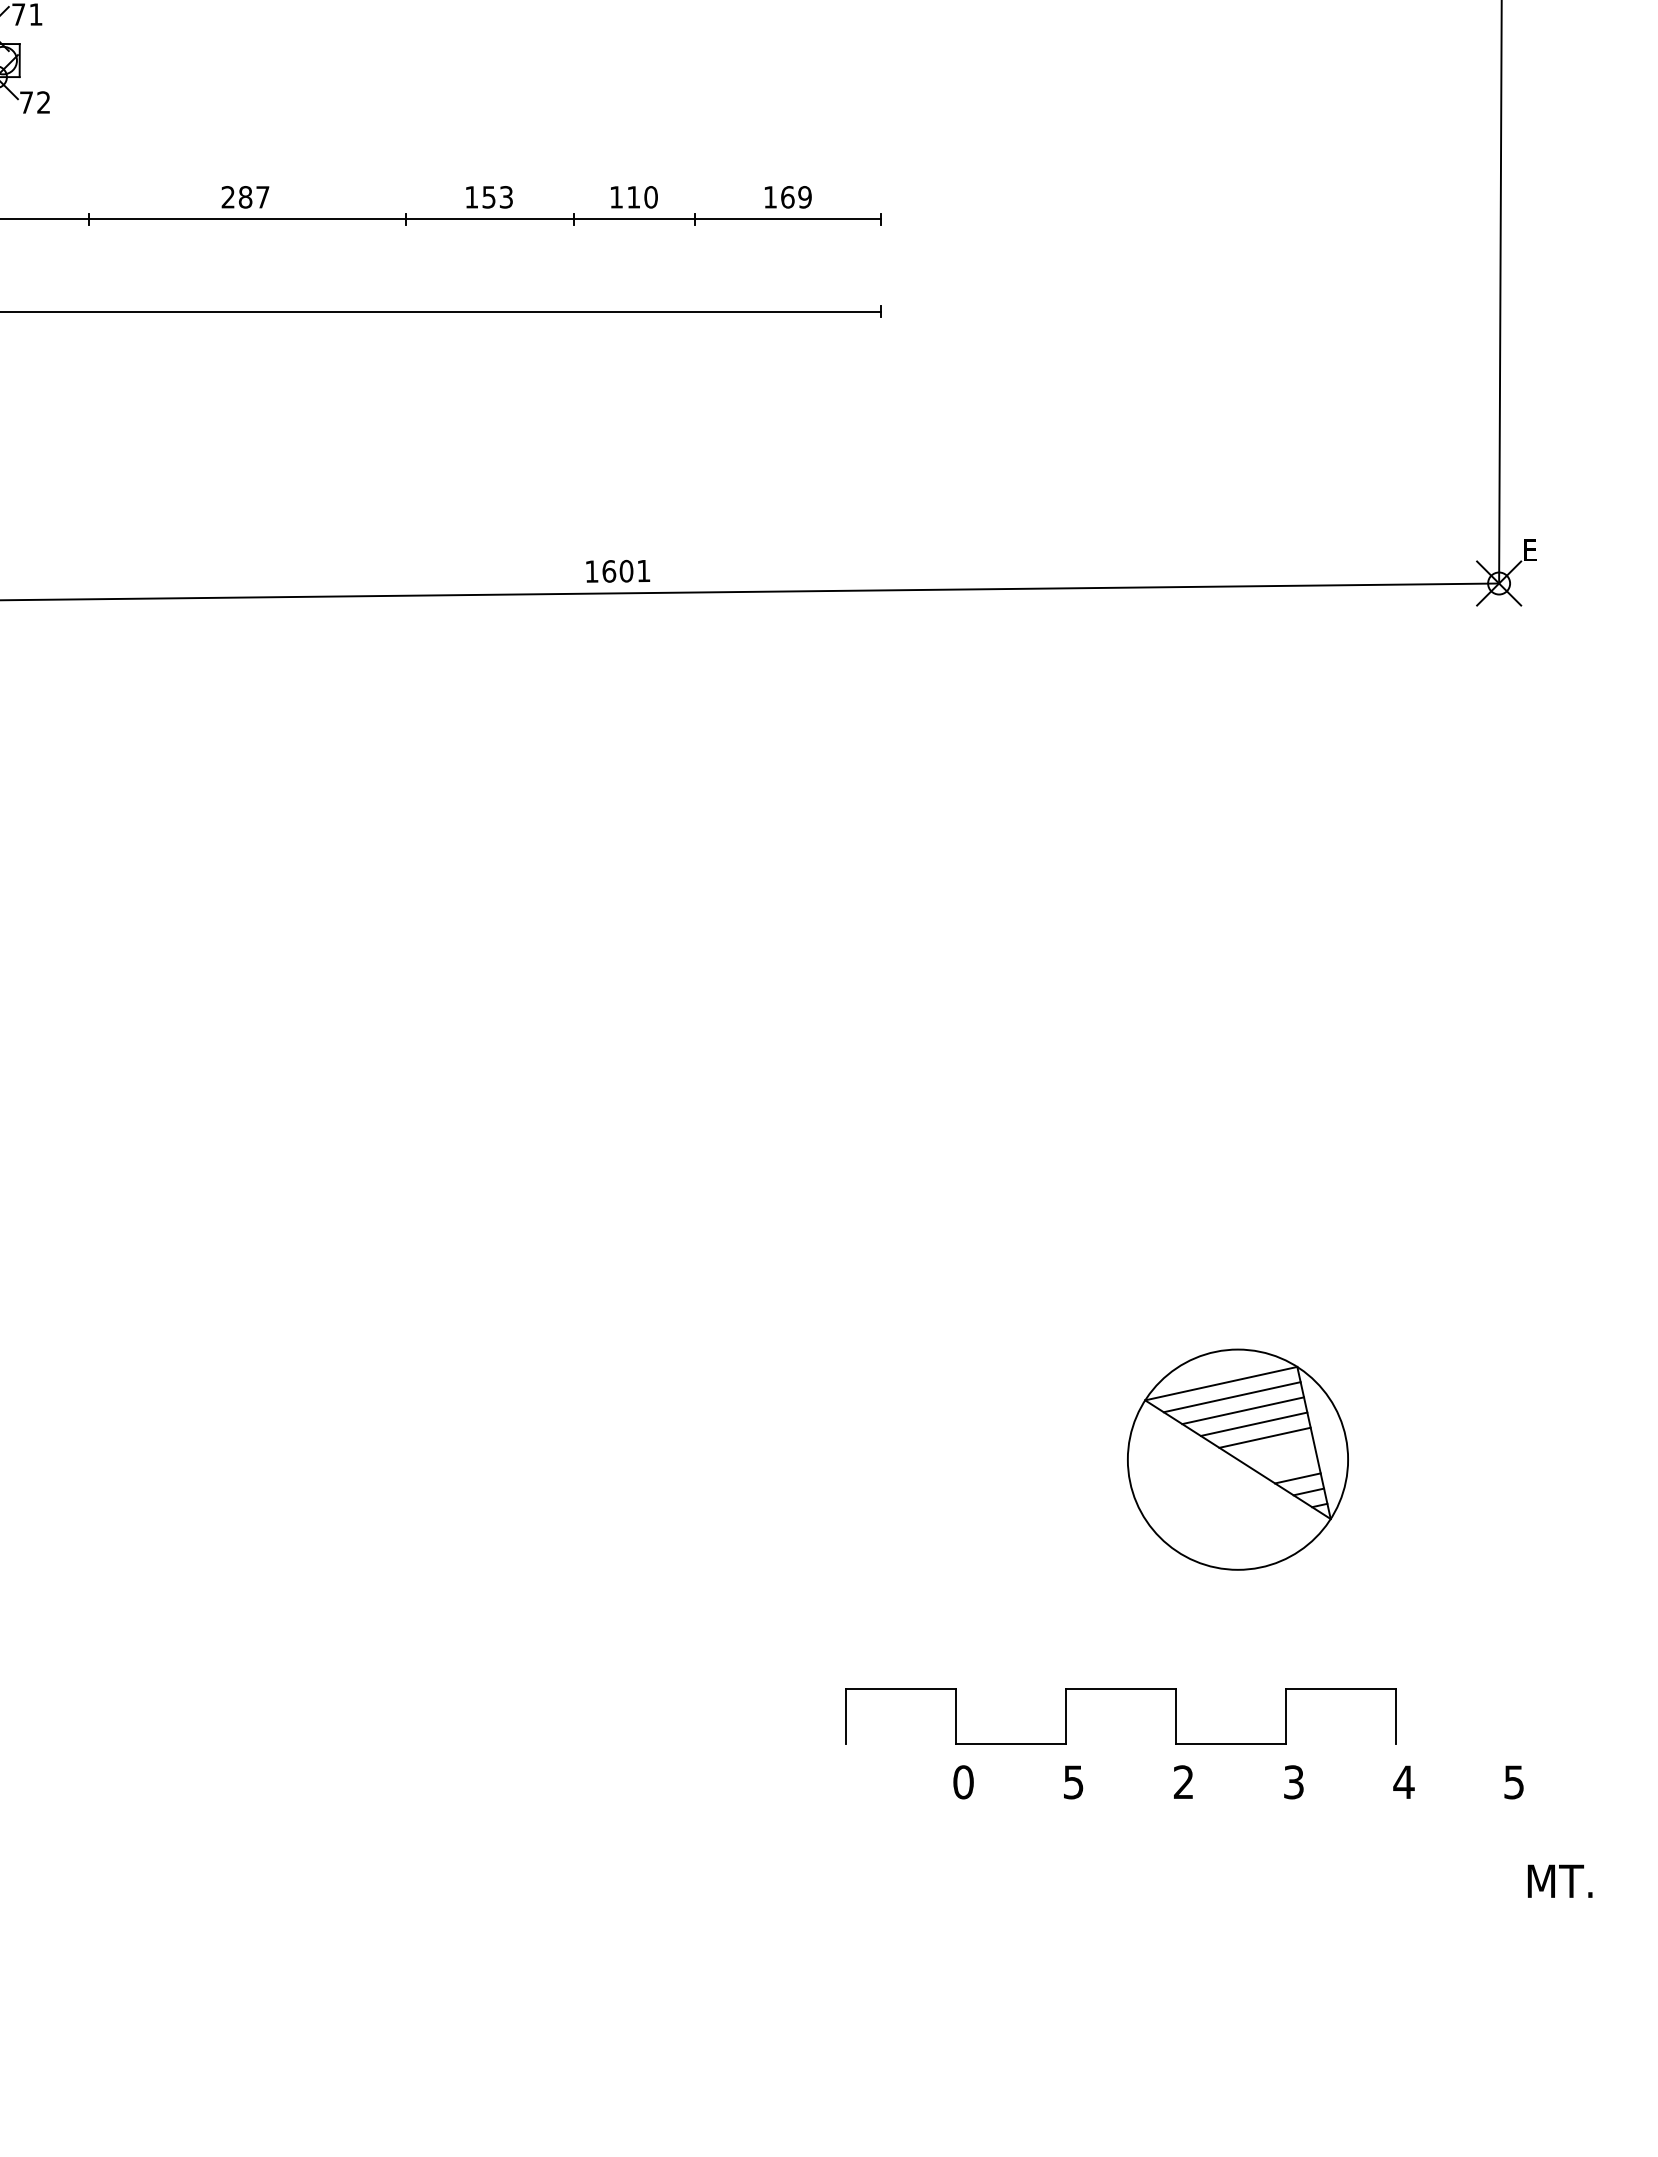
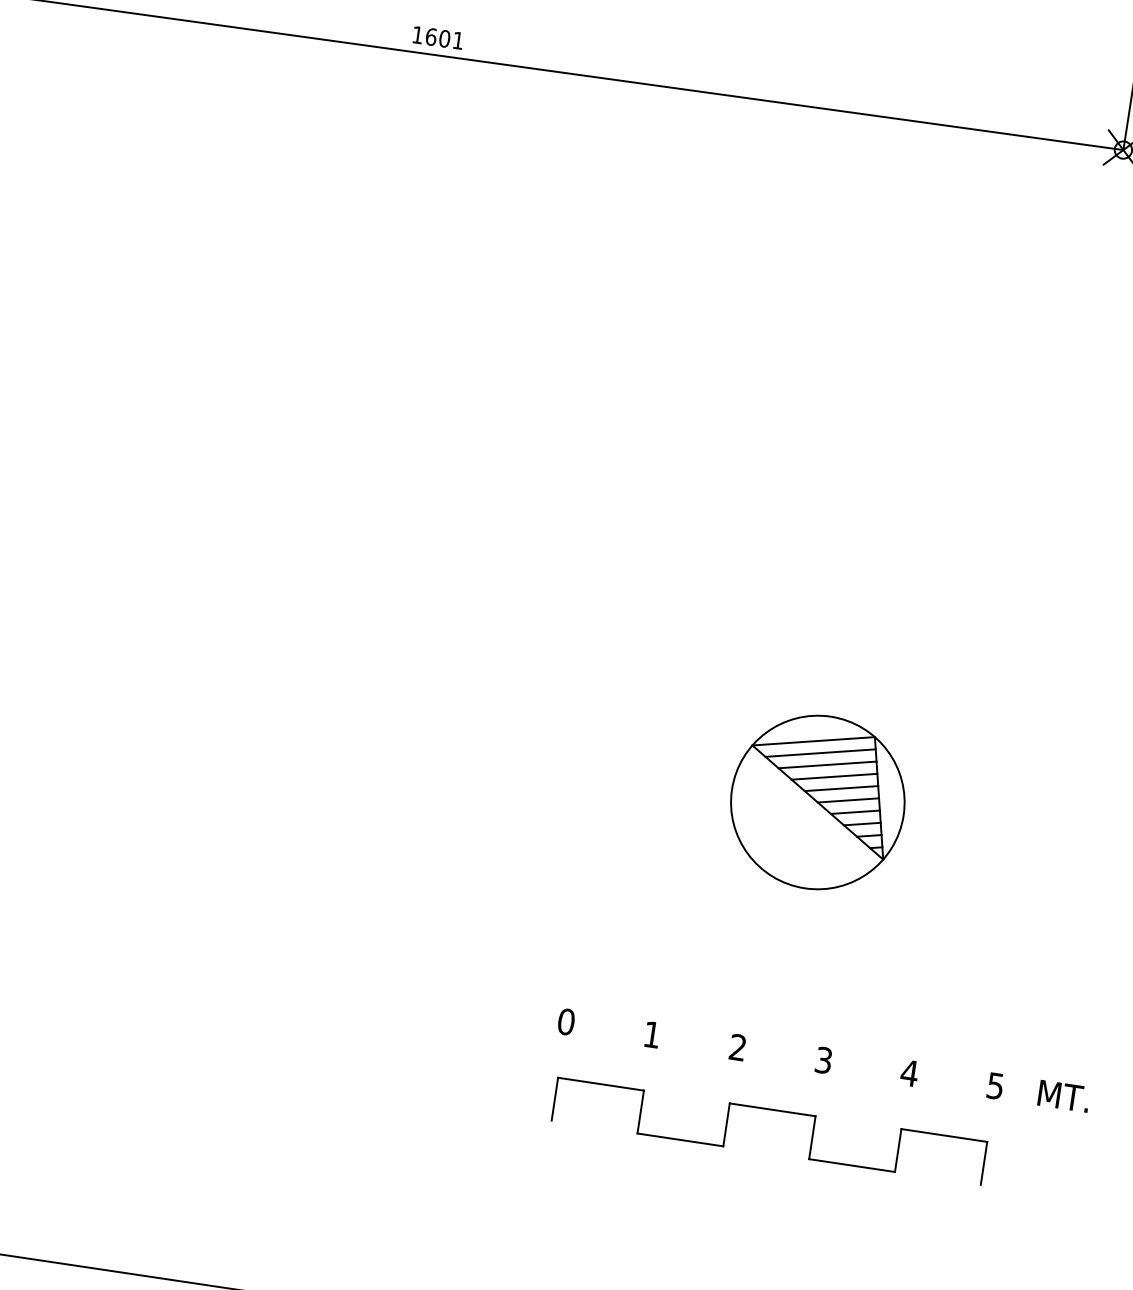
line: (1275, 1450) -> (848, 799), added
line: (1286, 1464) -> (855, 811), added
part: (1120, 1689) -> (772, 1110), moved
text: (1073, 1782) -> (652, 1034), 5 -> 1
text: (1559, 1880) -> (1063, 1095), moved

